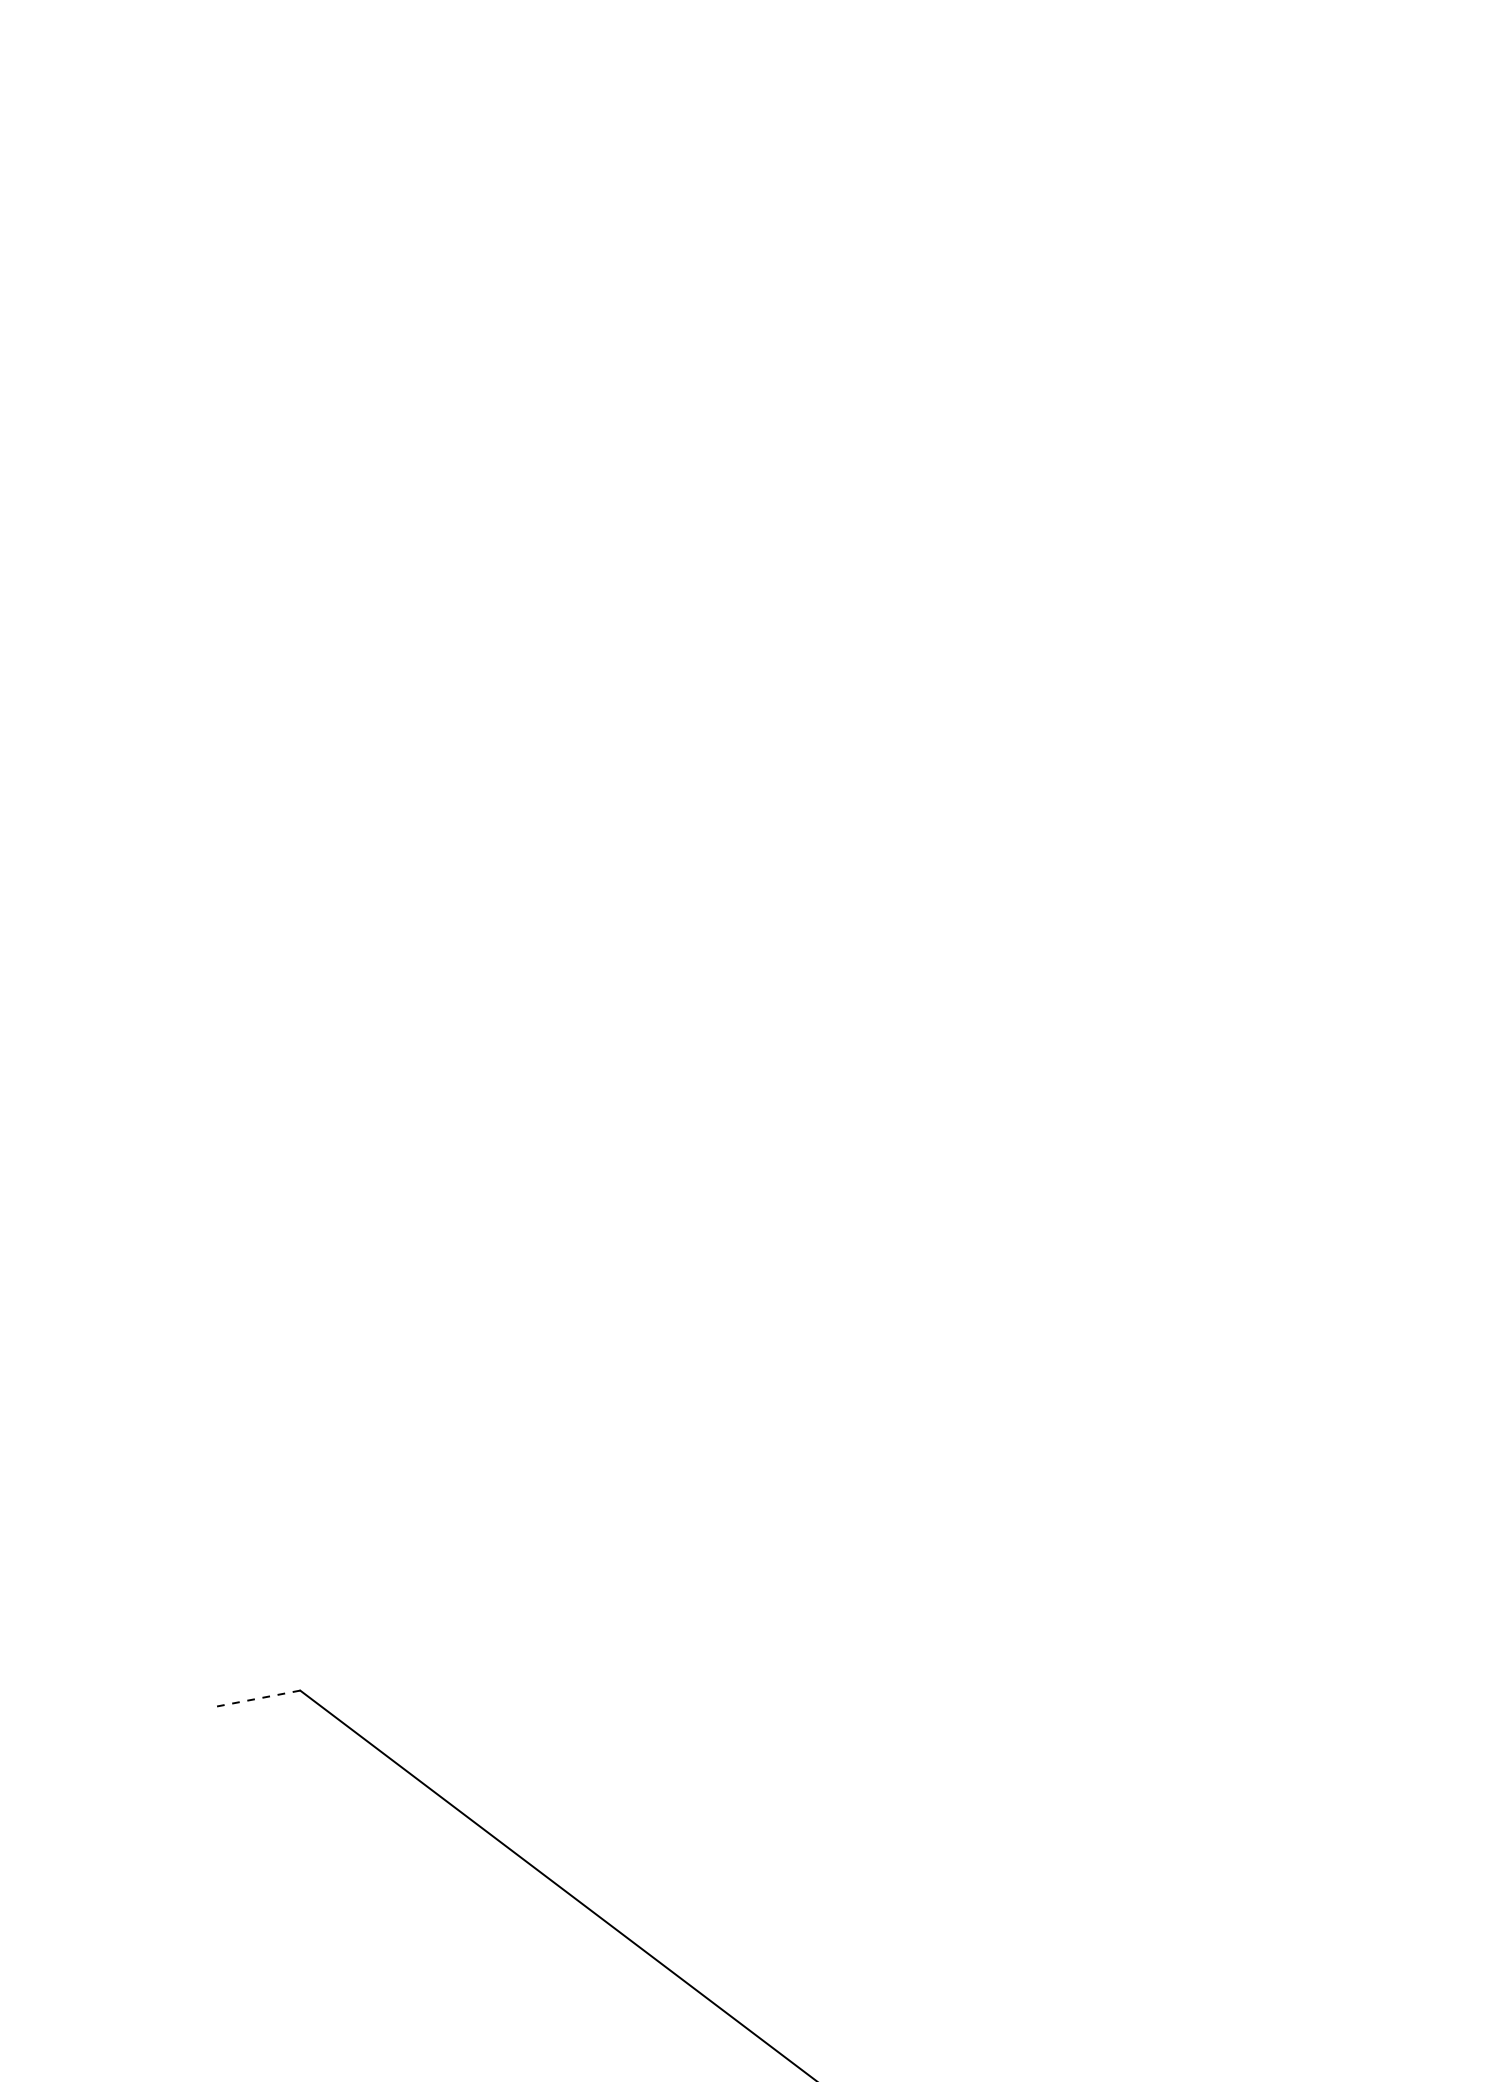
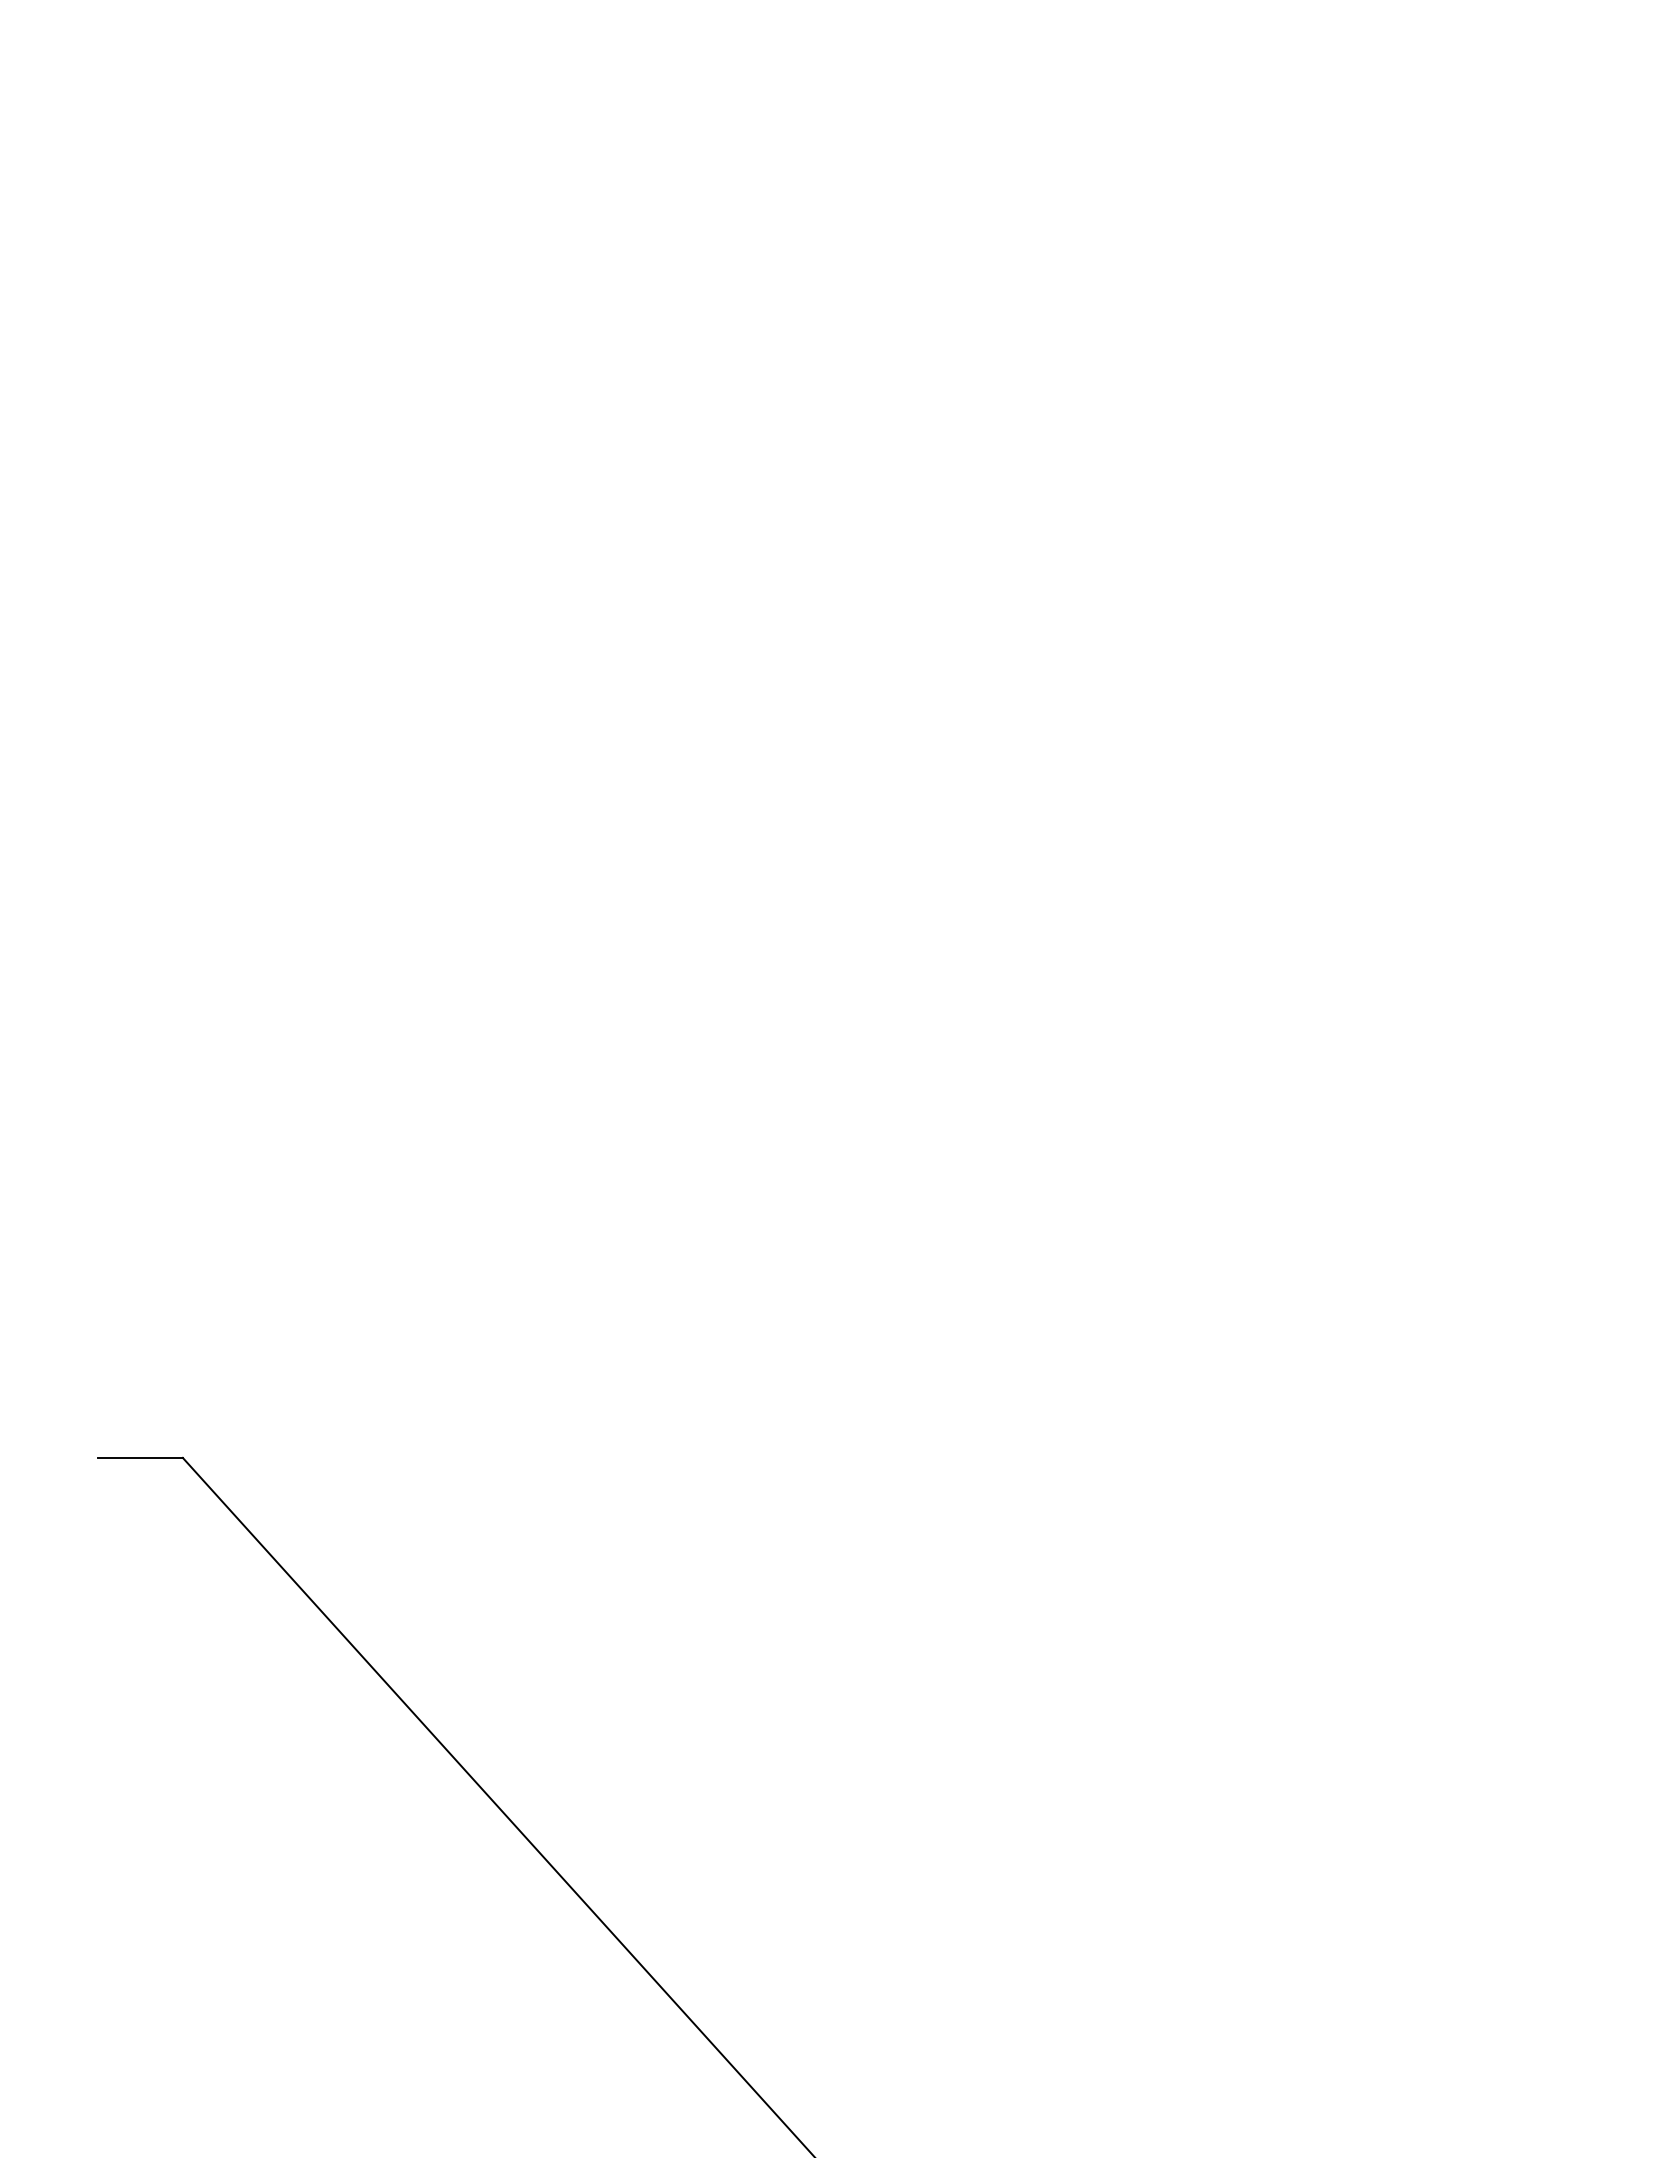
line: (257, 1698) -> (140, 1457), dashed -> solid

